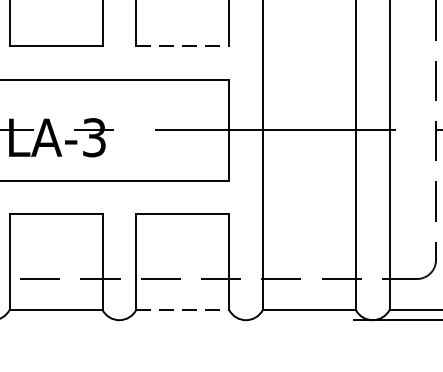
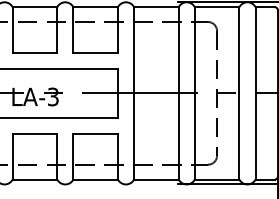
line: (184, 44) -> (96, 52), dashed -> solid
line: (184, 309) -> (96, 179), dashed -> solid

